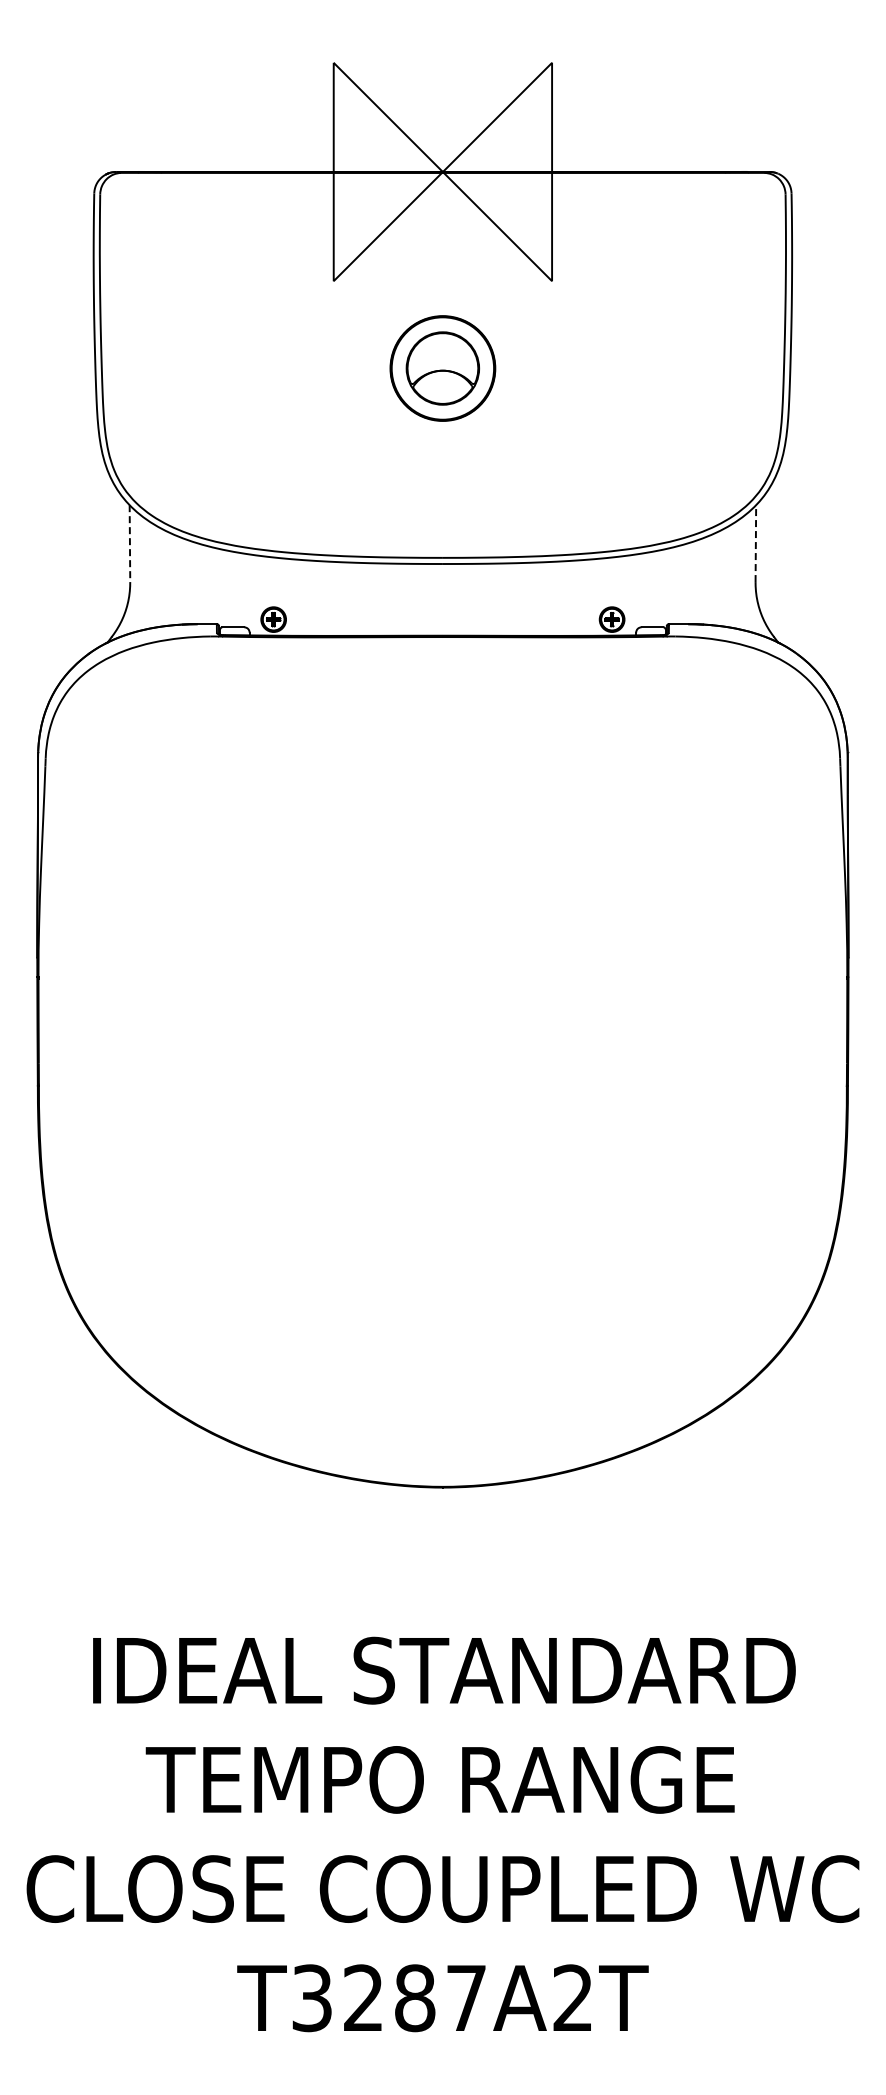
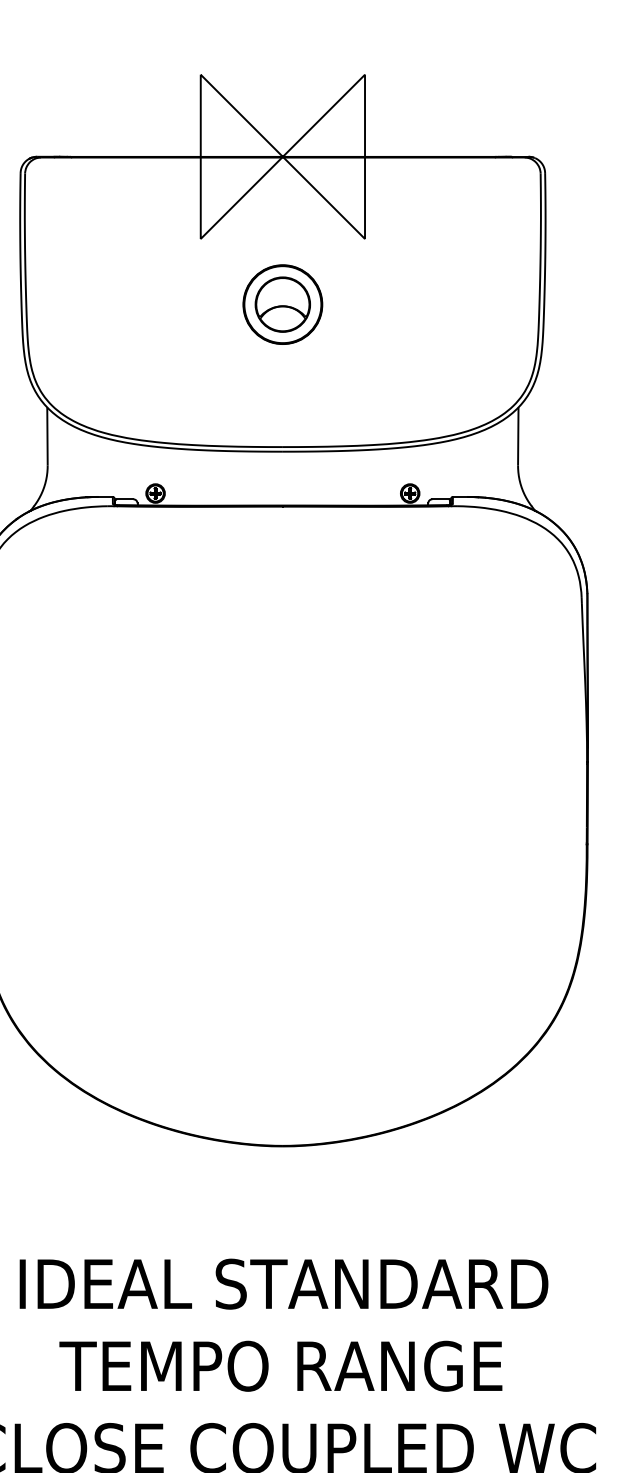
line: (755, 542) -> (518, 435), dashed -> solid
line: (129, 543) -> (47, 436), dashed -> solid

